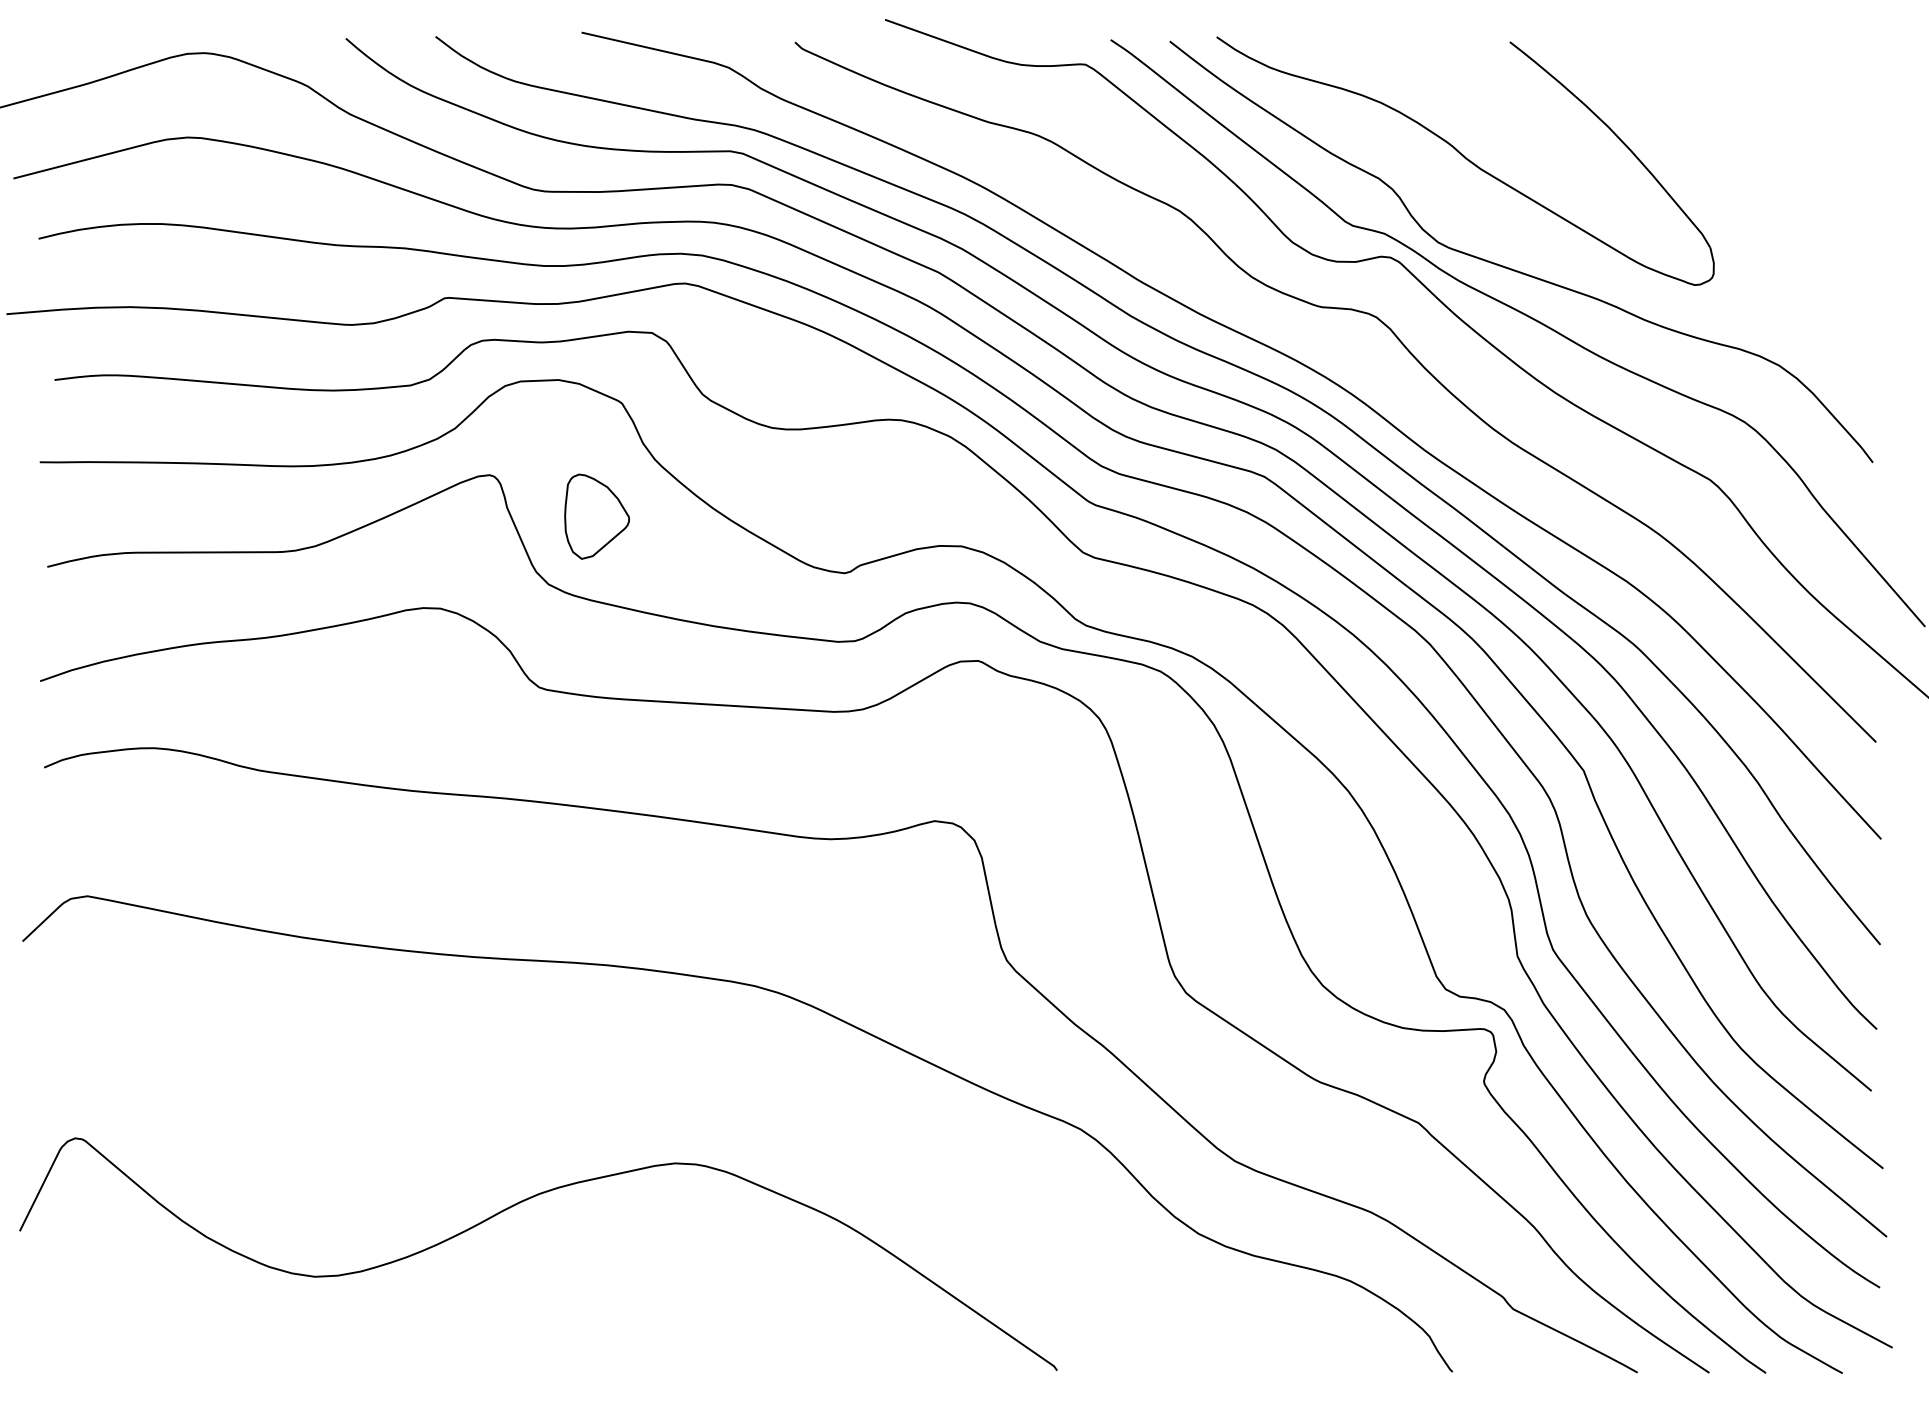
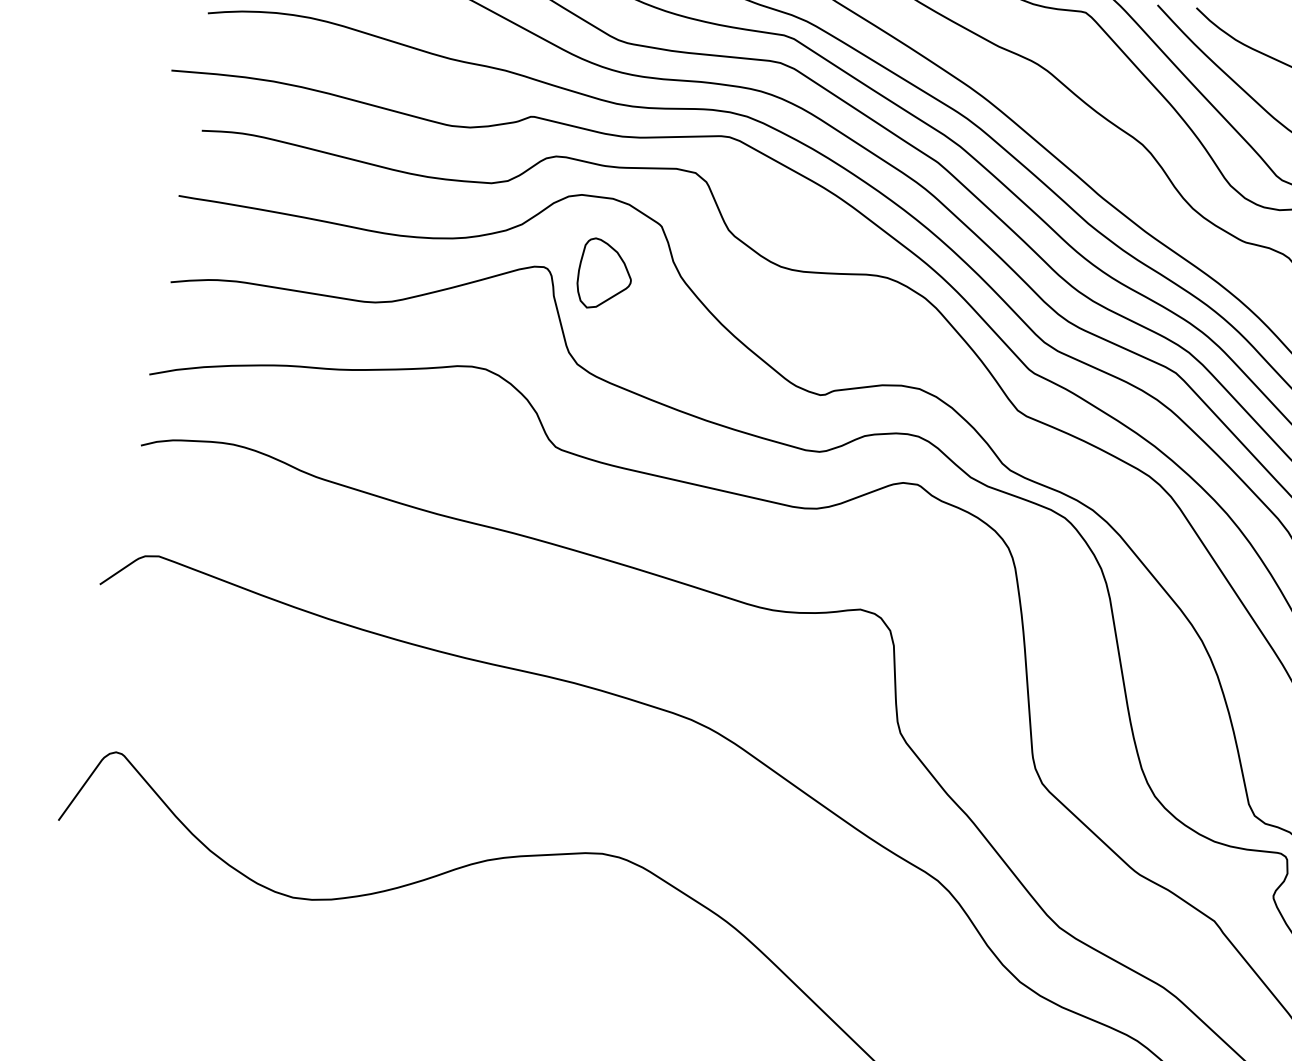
part: (596, 516) -> (604, 274), moved

